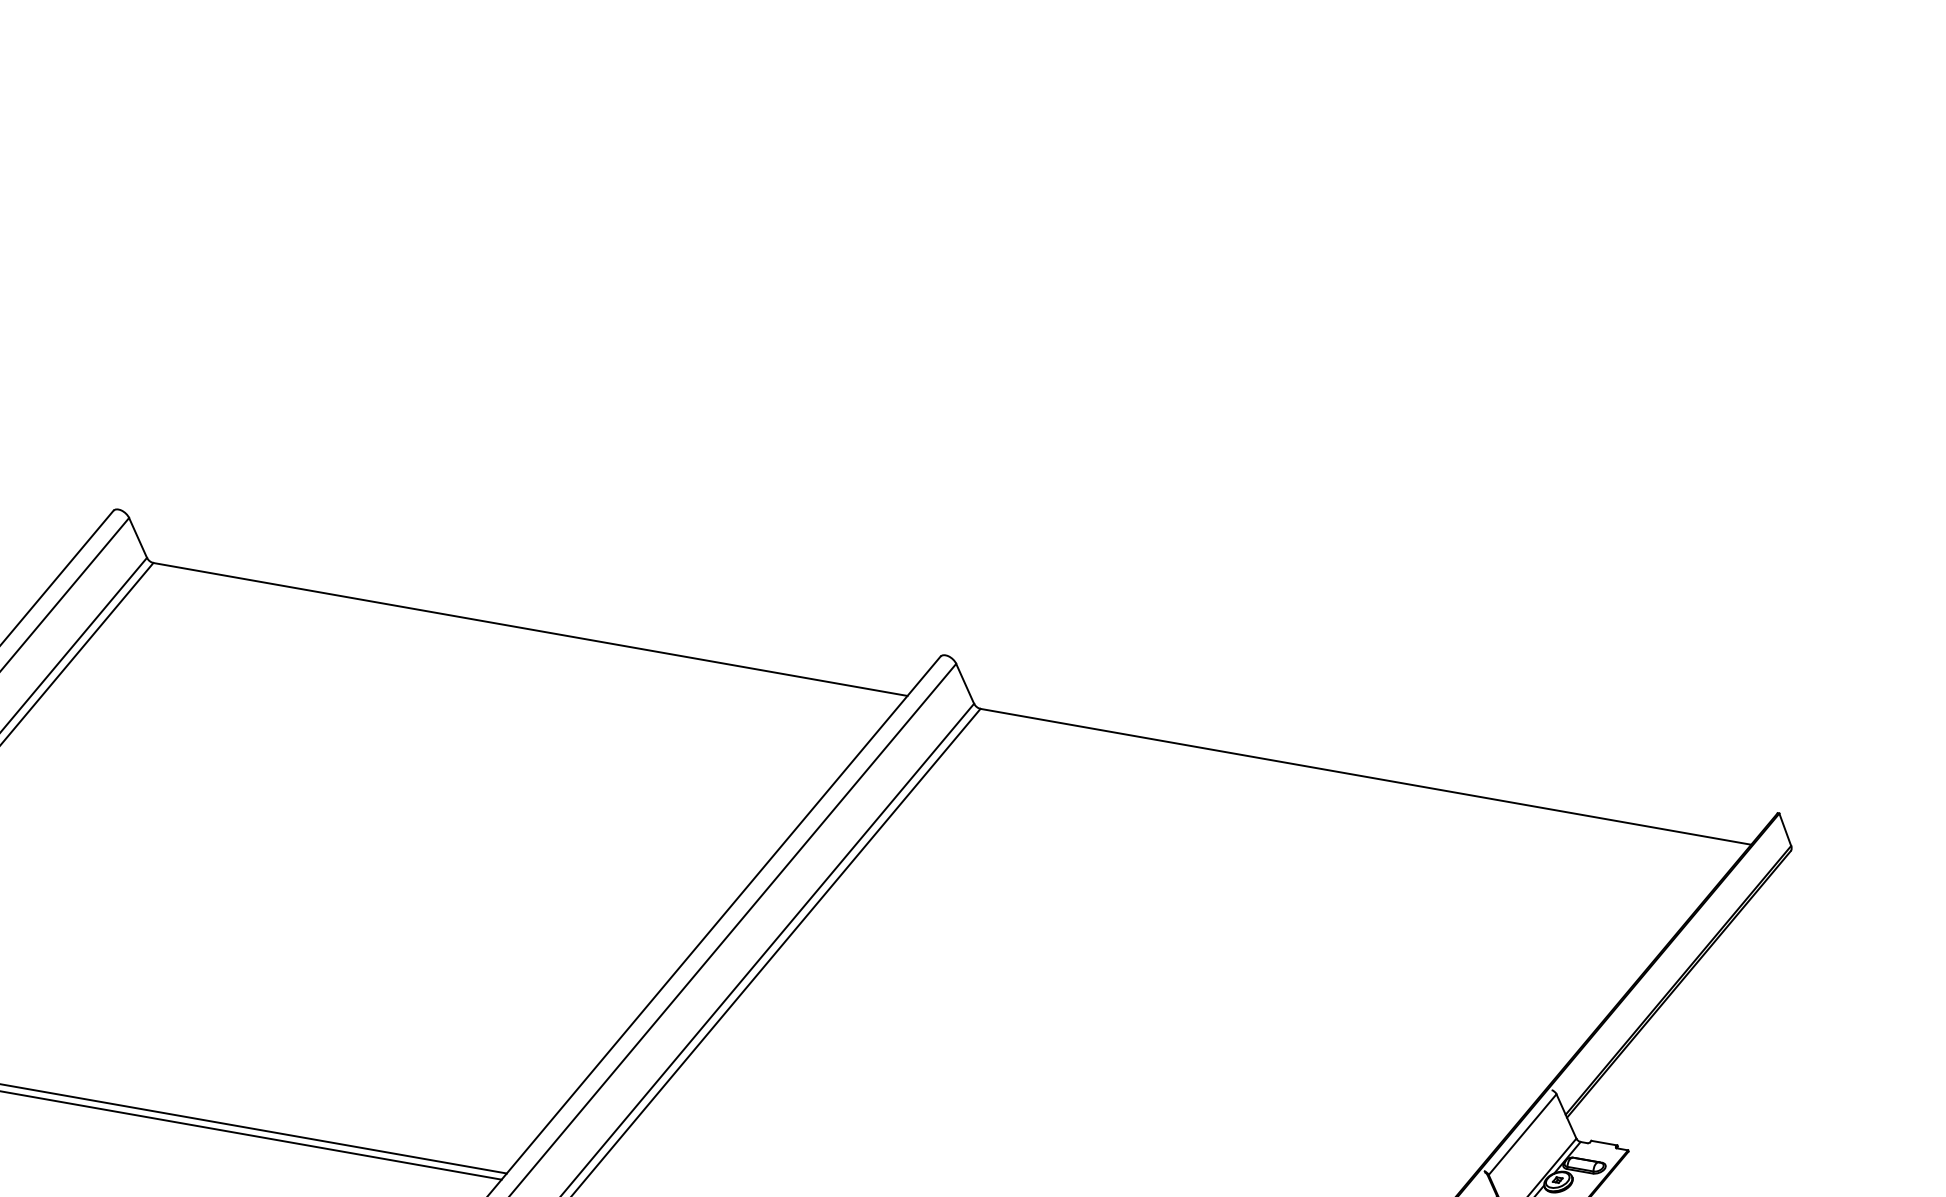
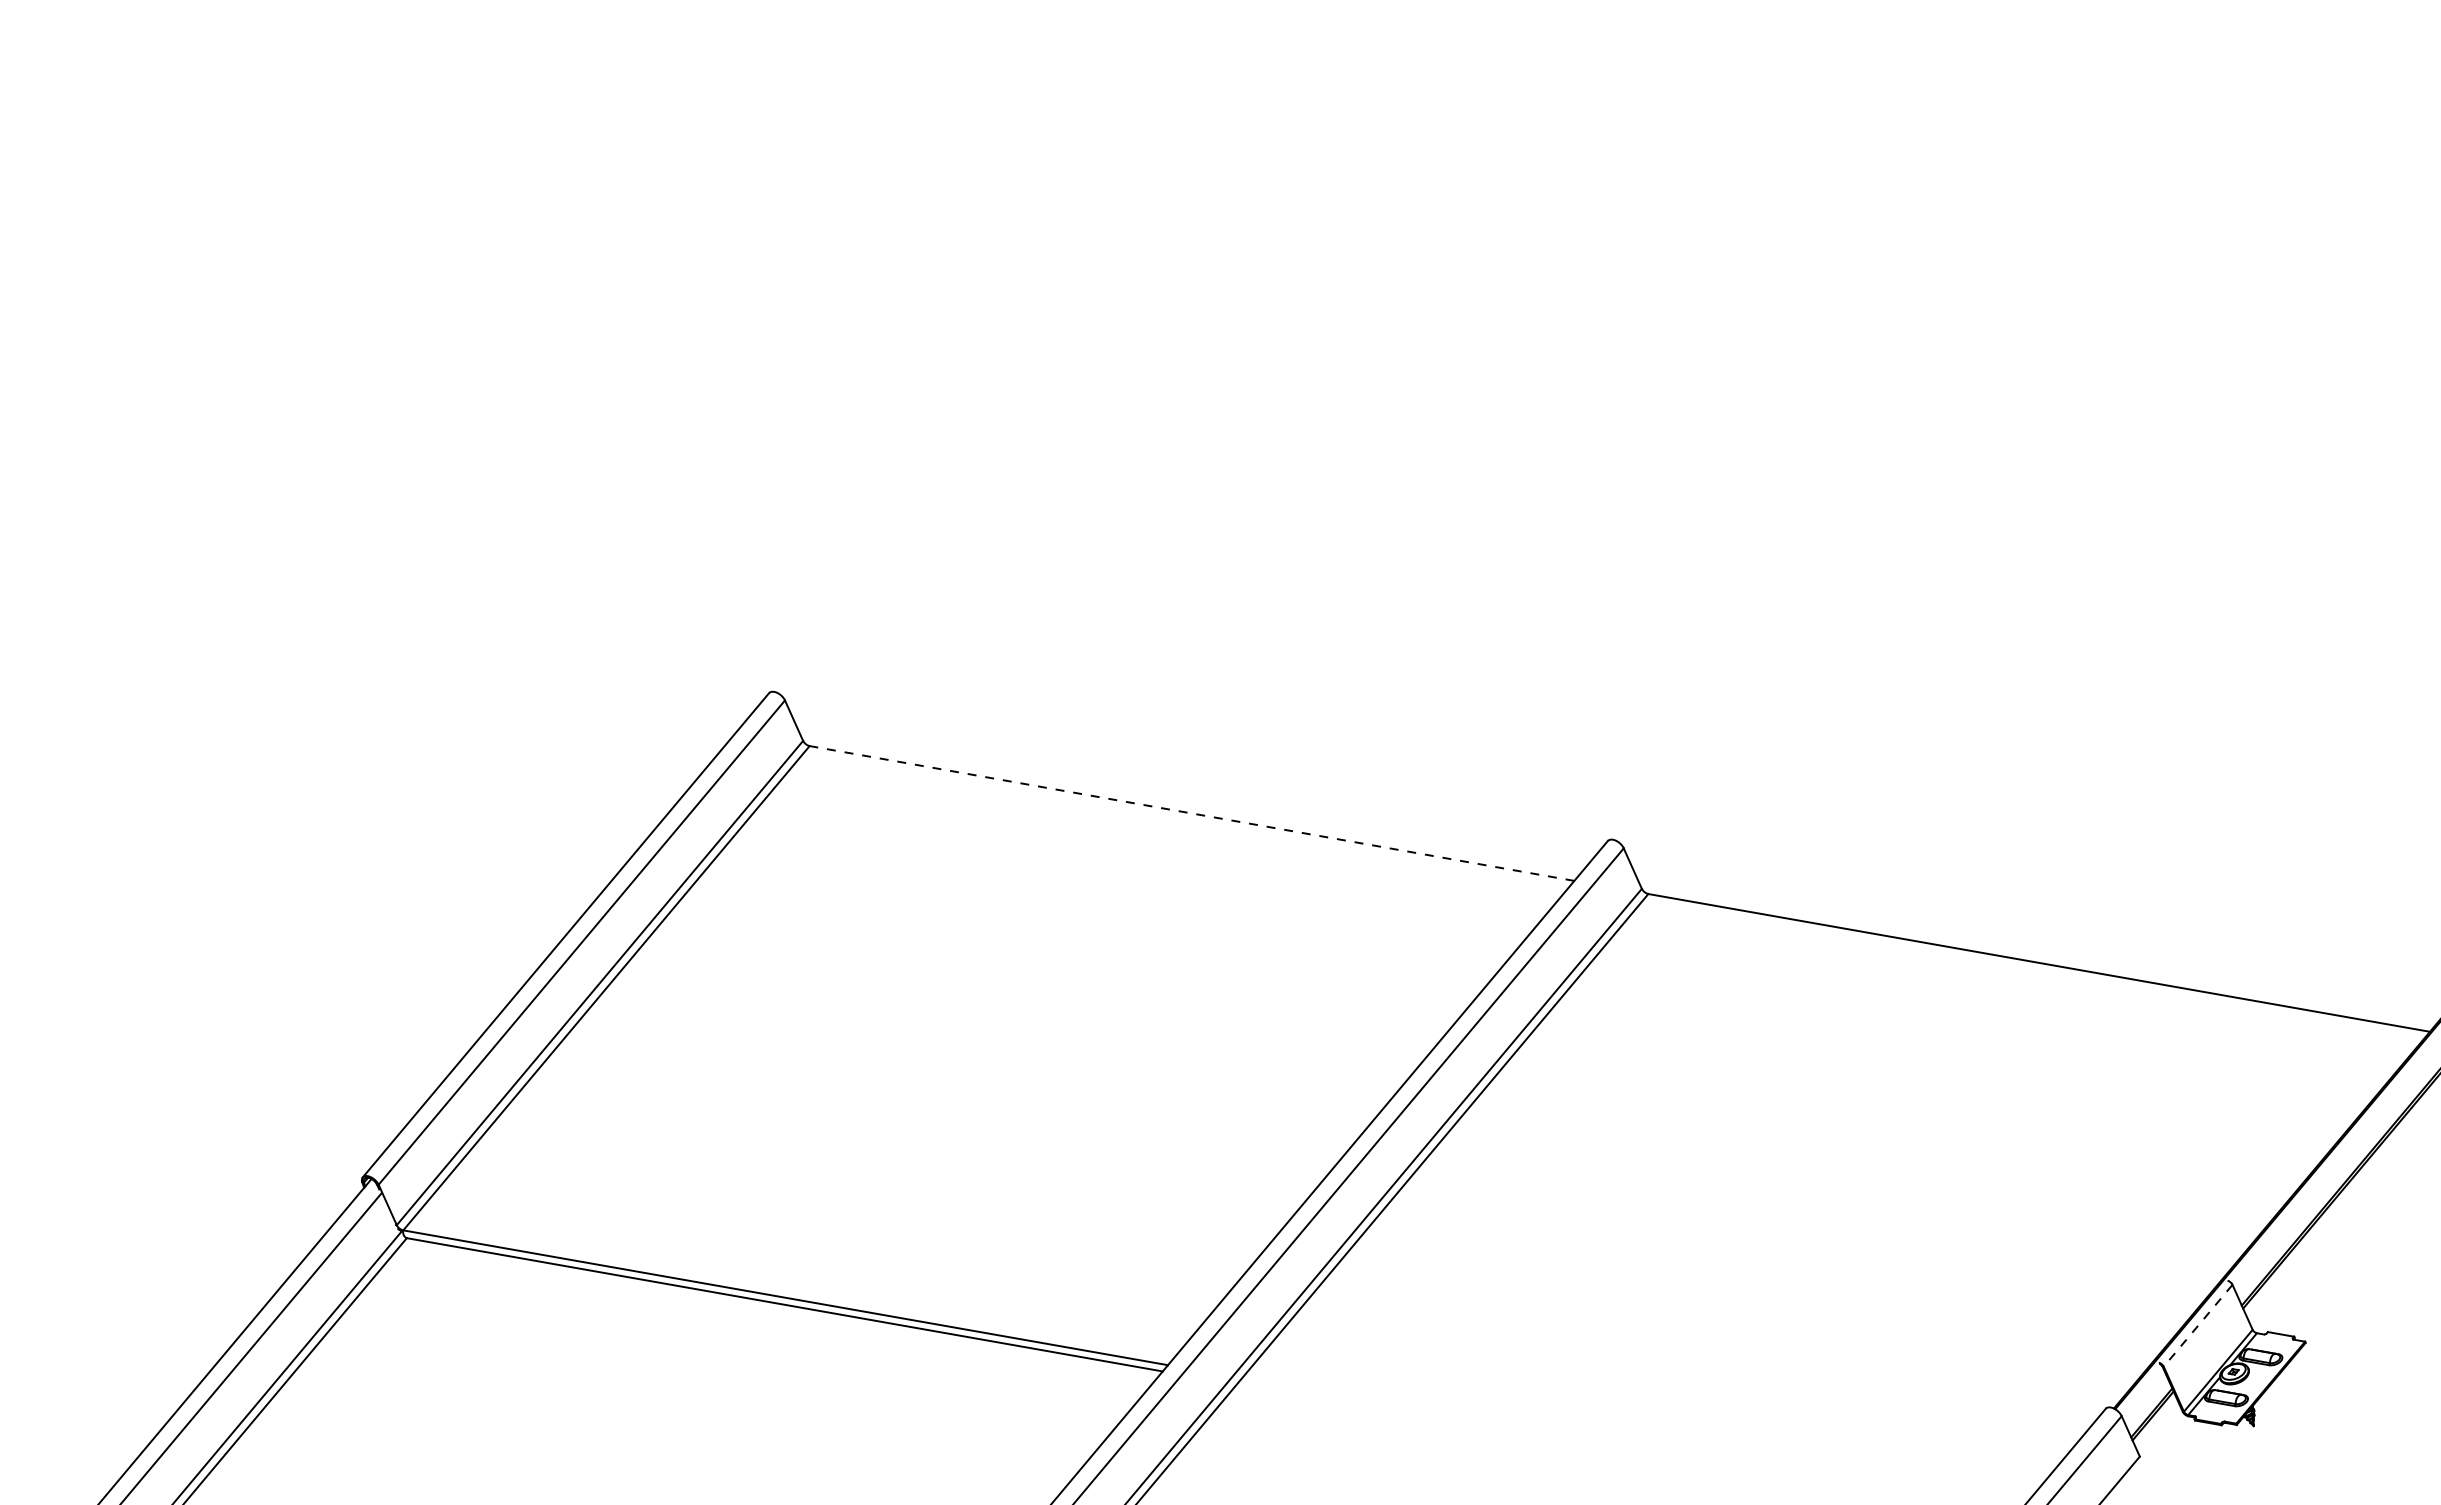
line: (529, 629) -> (1191, 813), solid -> dashed
line: (1522, 1135) -> (2197, 1326), solid -> dashed

